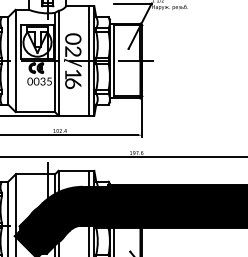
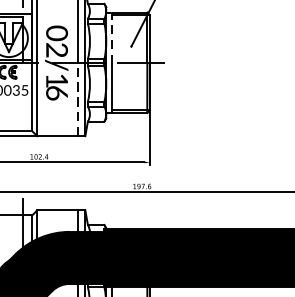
line: (114, 42) -> (112, 37), solid -> dashed
line: (88, 87) -> (77, 98), solid -> dashed

